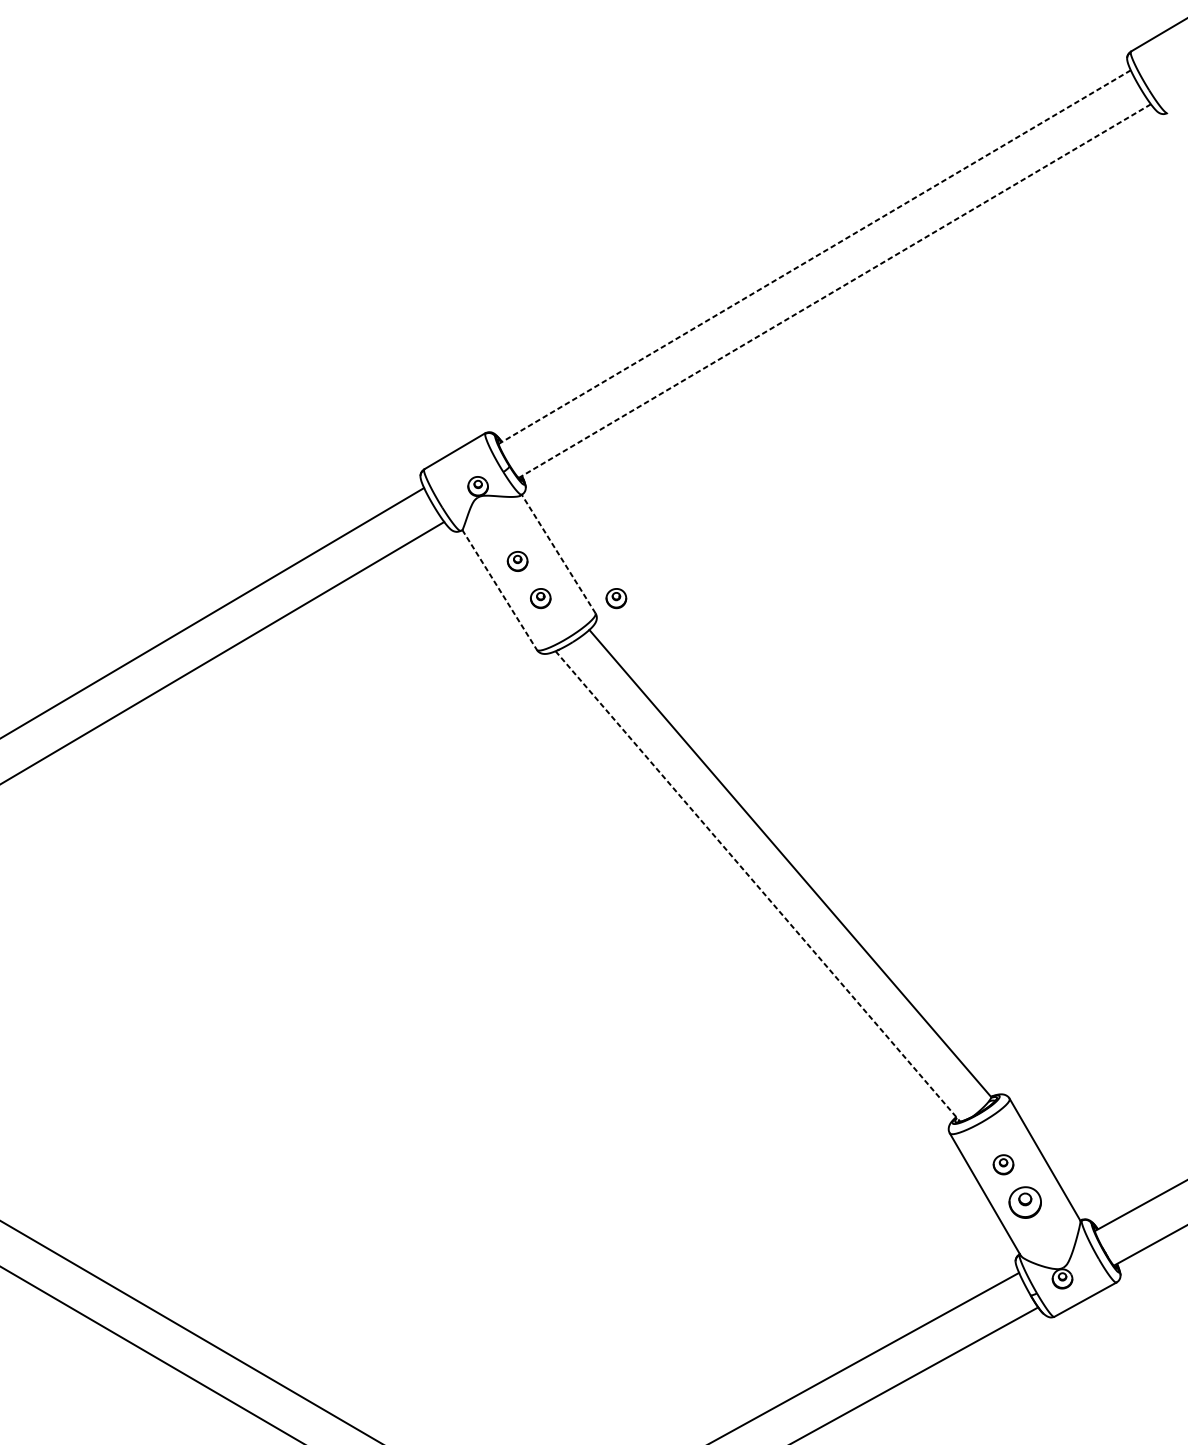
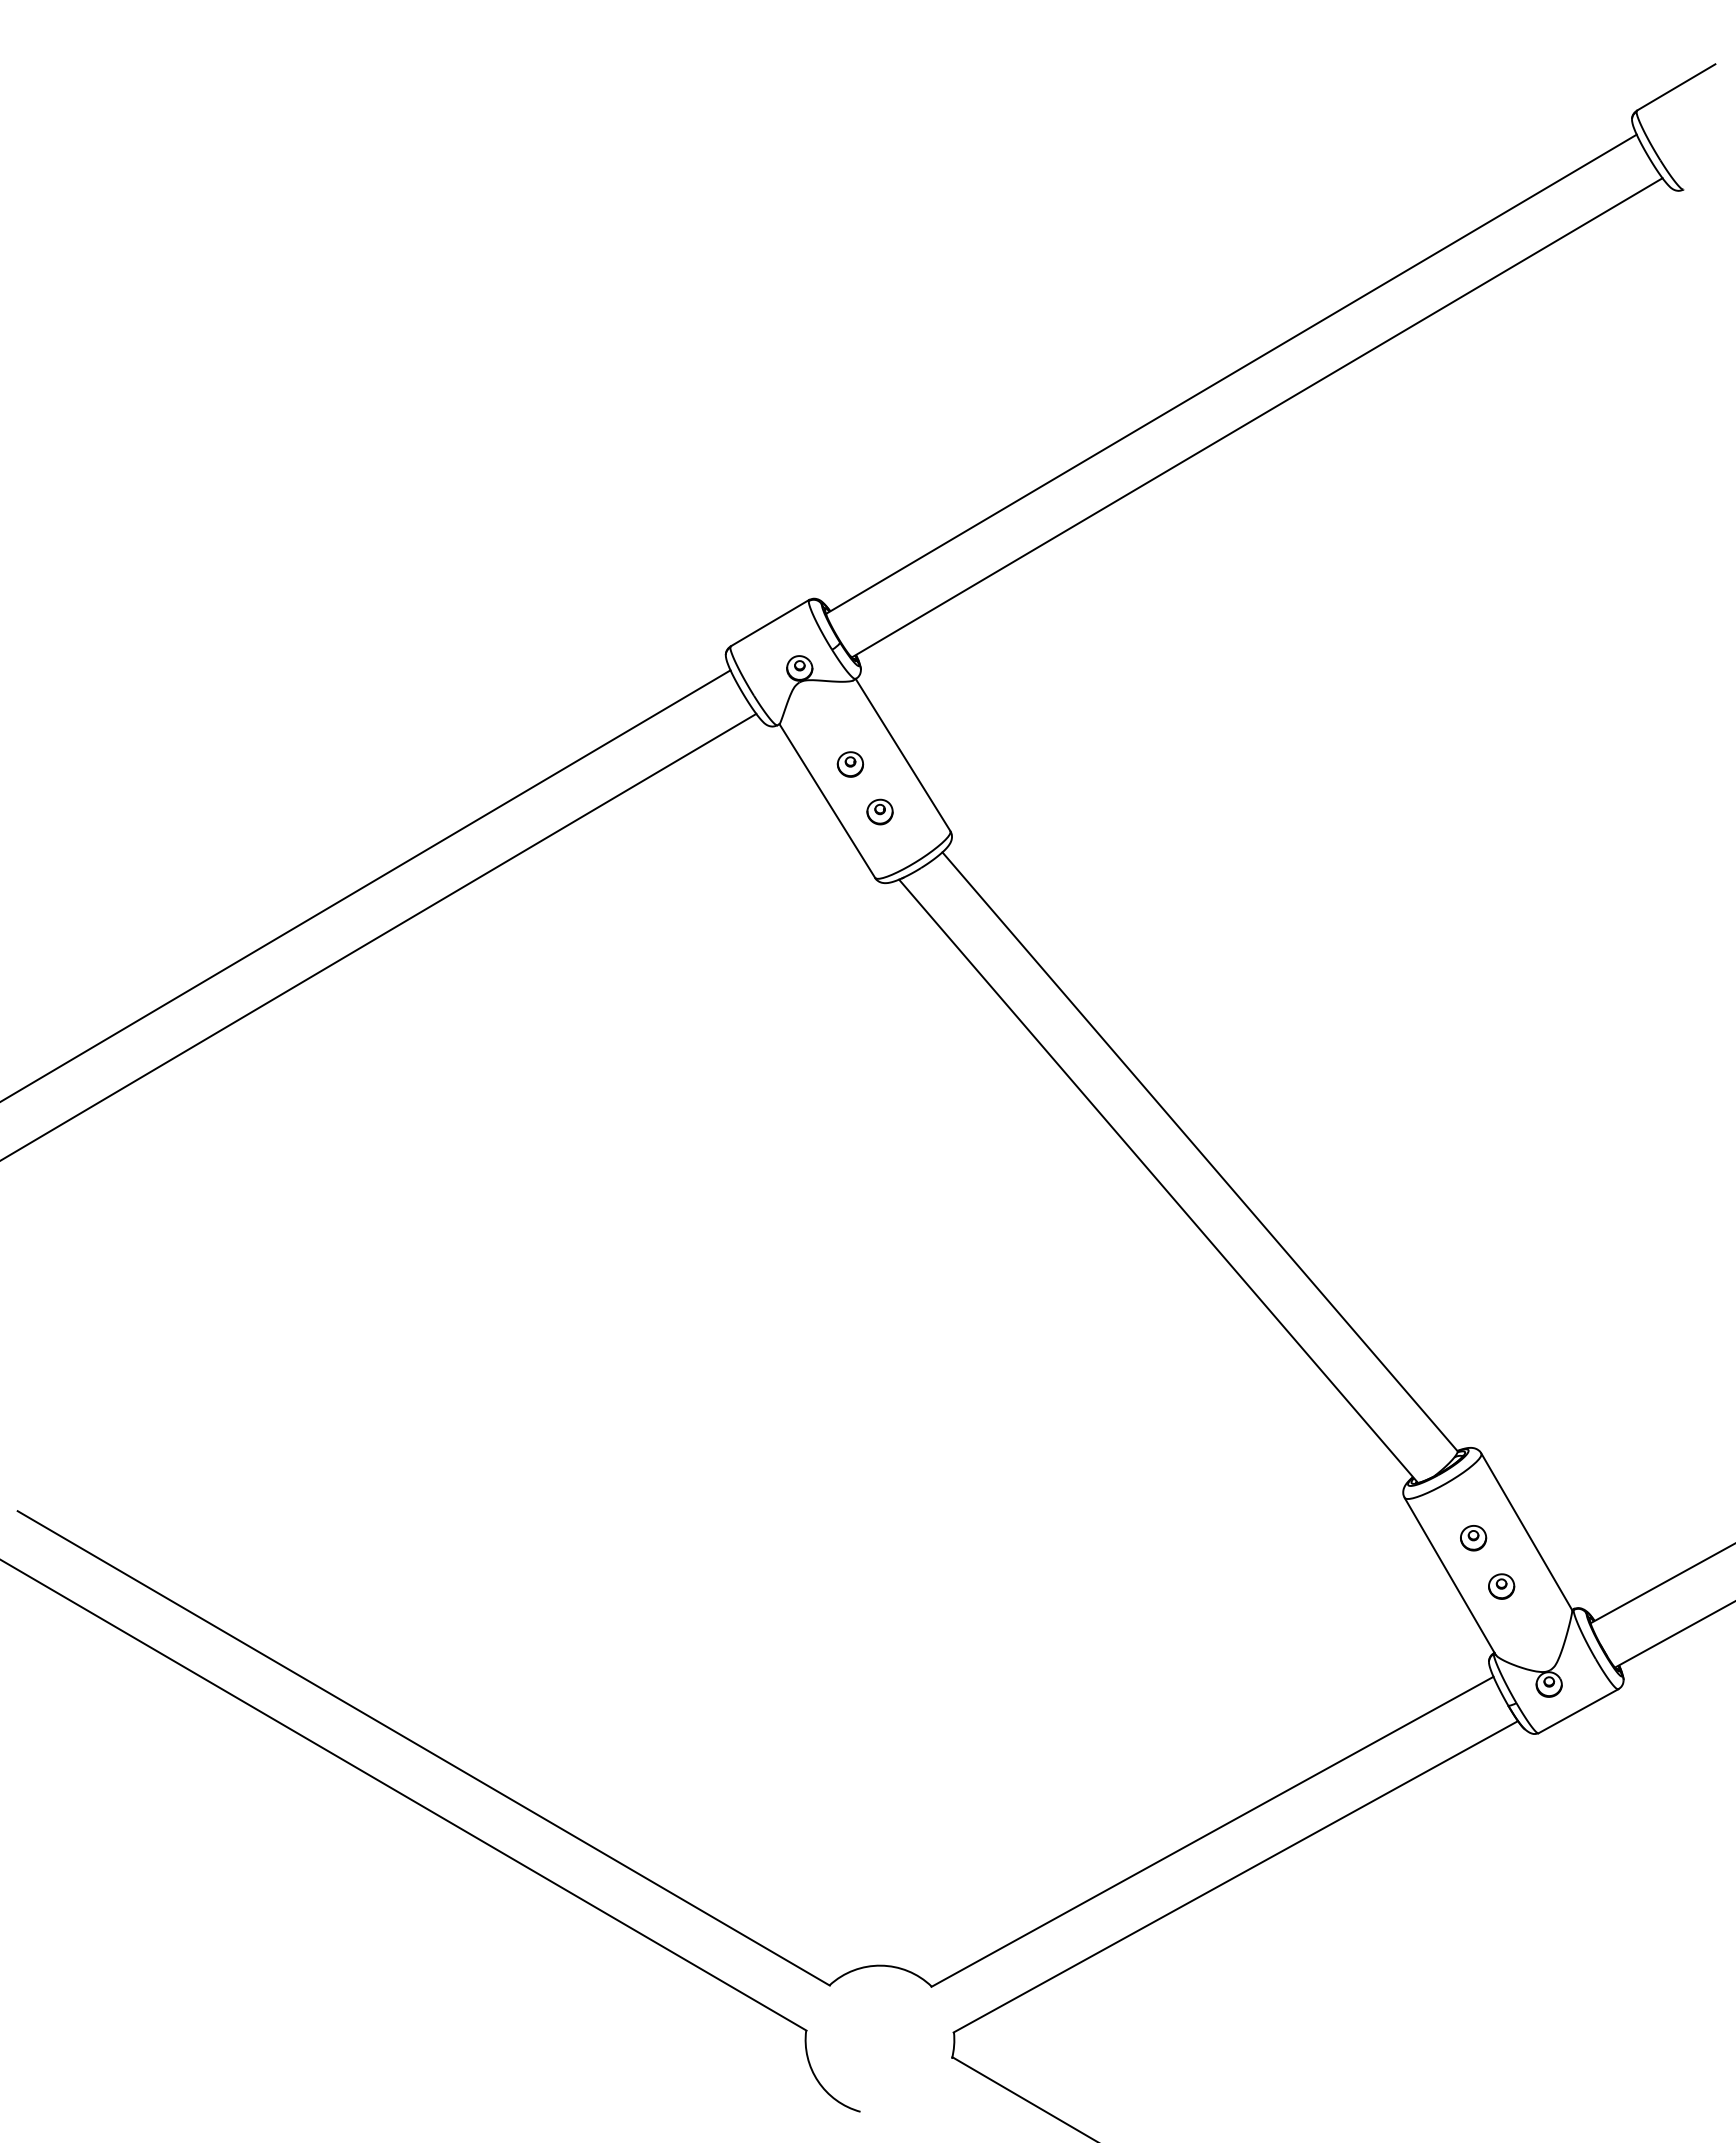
line: (814, 257) -> (1231, 374), dashed -> solid
line: (835, 290) -> (1257, 417), dashed -> solid
line: (559, 553) -> (903, 754), dashed -> solid
line: (499, 590) -> (827, 801), dashed -> solid
part: (615, 598) -> (976, 811), removed
line: (757, 886) -> (1158, 1181), dashed -> solid
part: (1025, 1202) -> (1501, 1586), size x0.62

